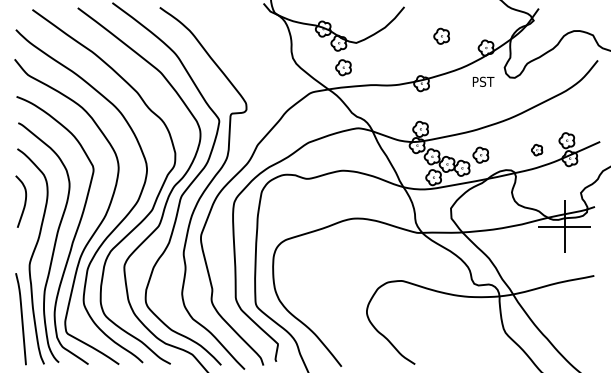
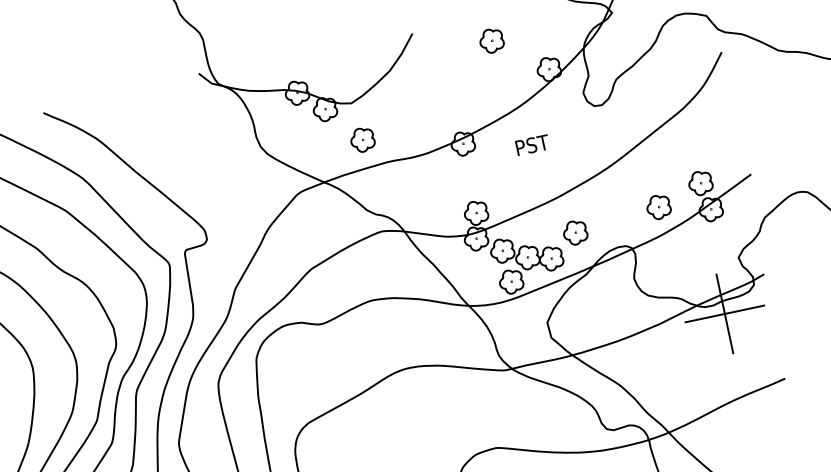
part: (441, 35) -> (491, 39), moved
part: (343, 67) -> (362, 139), moved
text: (483, 81) -> (532, 144), moved
part: (536, 149) -> (657, 206), size x1.43

